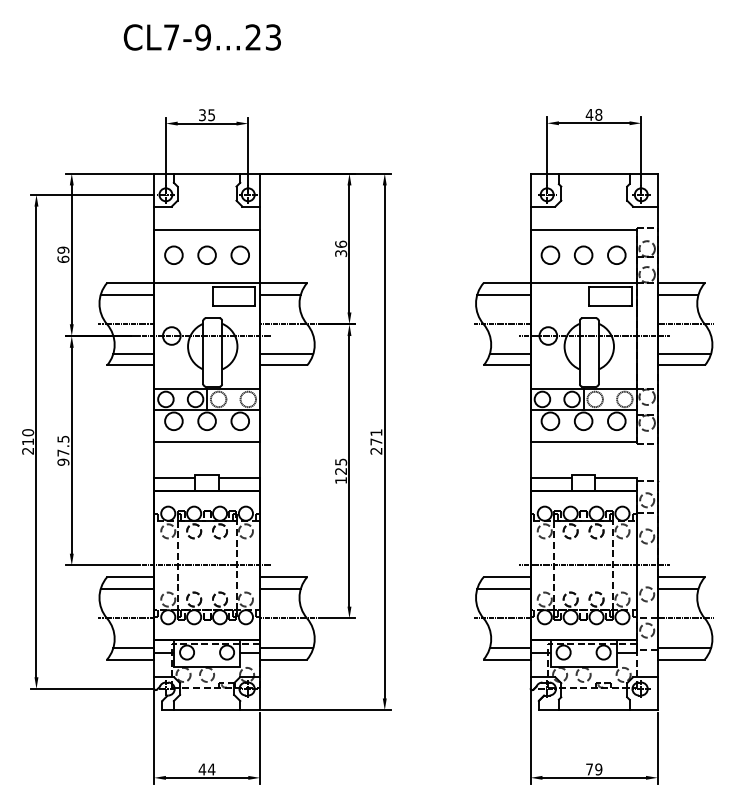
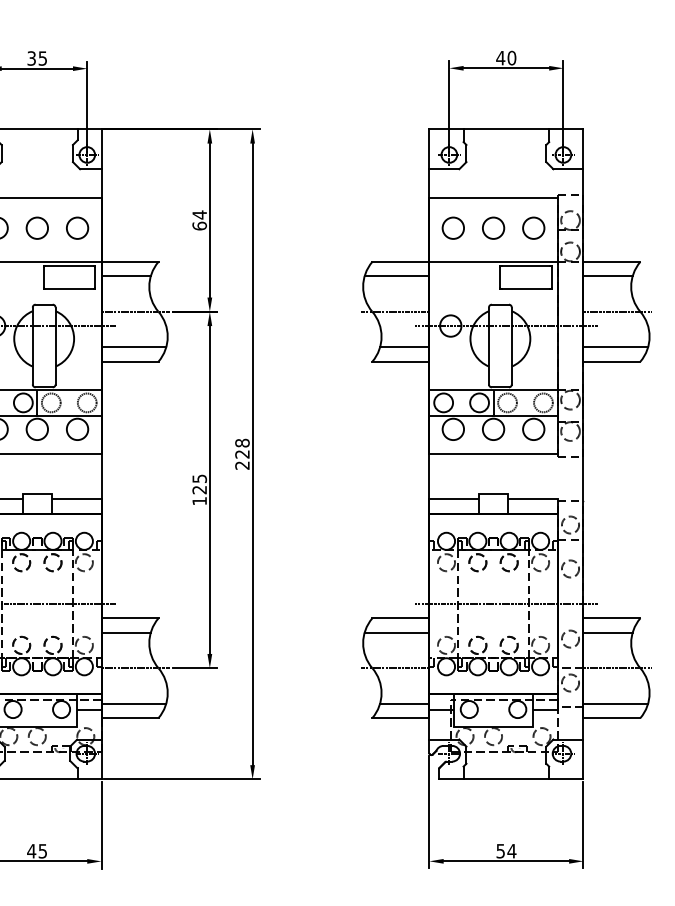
text: (598, 114) -> (511, 57), 48 -> 40
text: (341, 248) -> (200, 220), 36 -> 64
text: (376, 437) -> (242, 449), 271 -> 228
text: (211, 769) -> (42, 851), 44 -> 45
text: (594, 769) -> (506, 851), 79 -> 54

